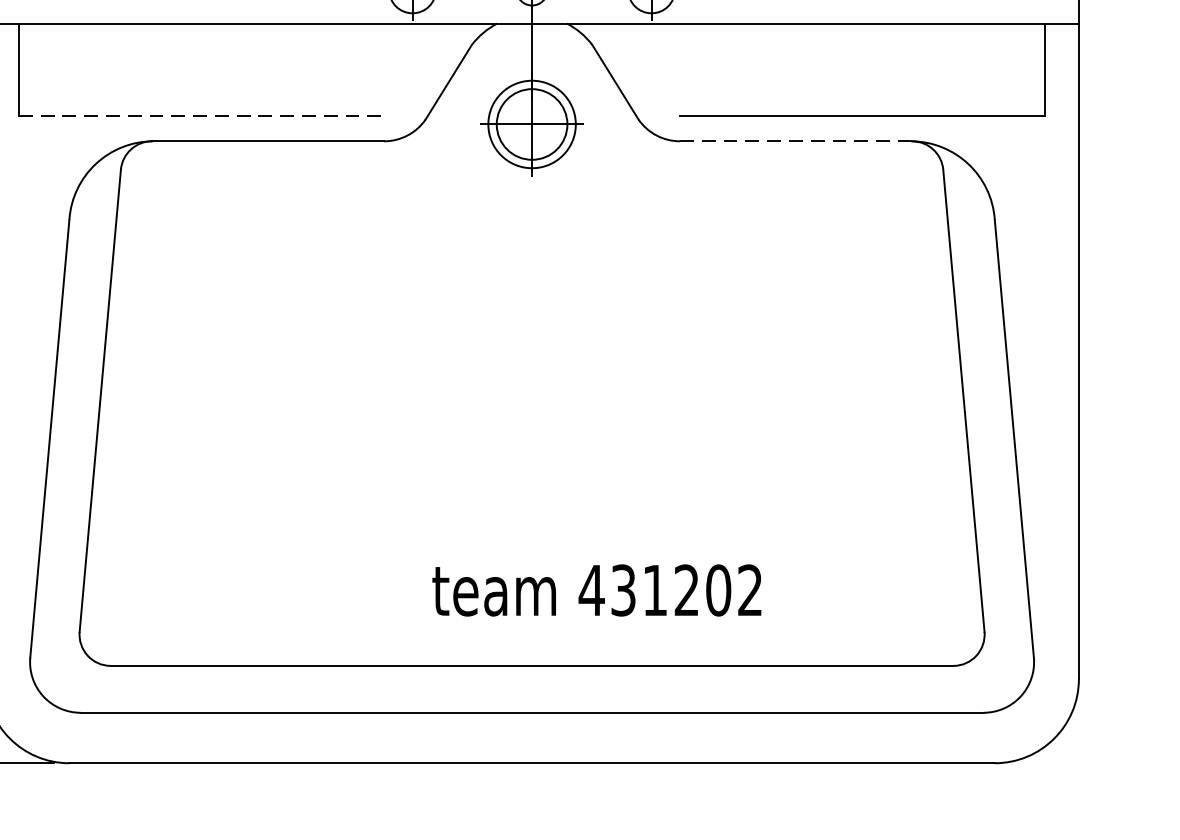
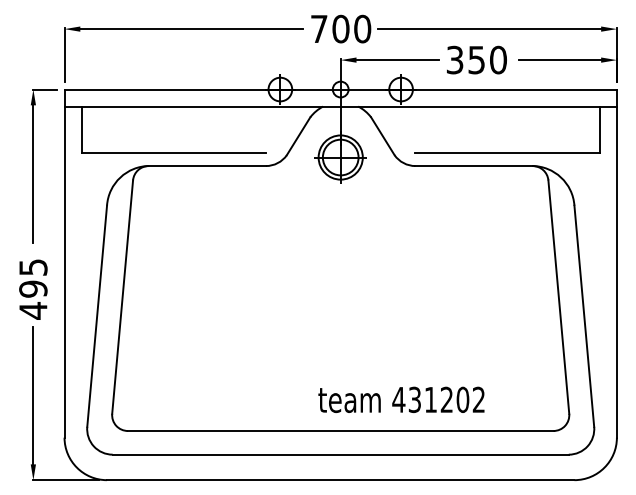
line: (202, 116) -> (174, 153), dashed -> solid
line: (796, 142) -> (474, 166), dashed -> solid
text: (596, 589) -> (401, 399), moved

